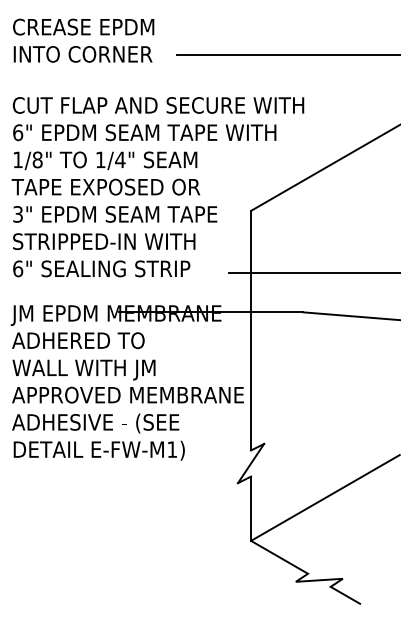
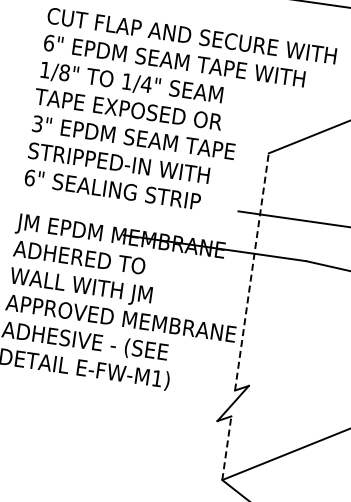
line: (251, 330) -> (252, 271), solid -> dashed
line: (251, 508) -> (227, 448), solid -> dashed

